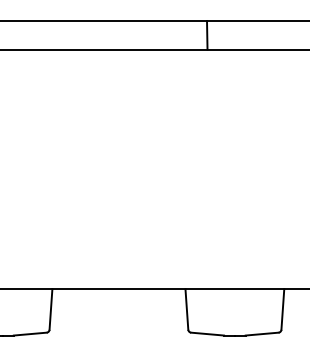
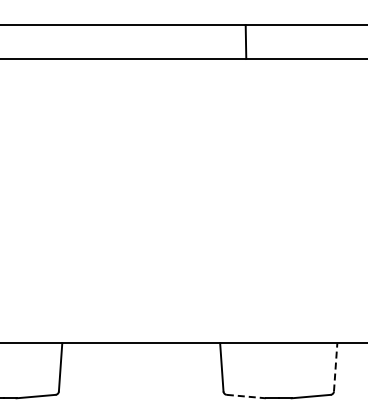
line: (282, 308) -> (335, 366), solid -> dashed
line: (207, 334) -> (246, 396), solid -> dashed

